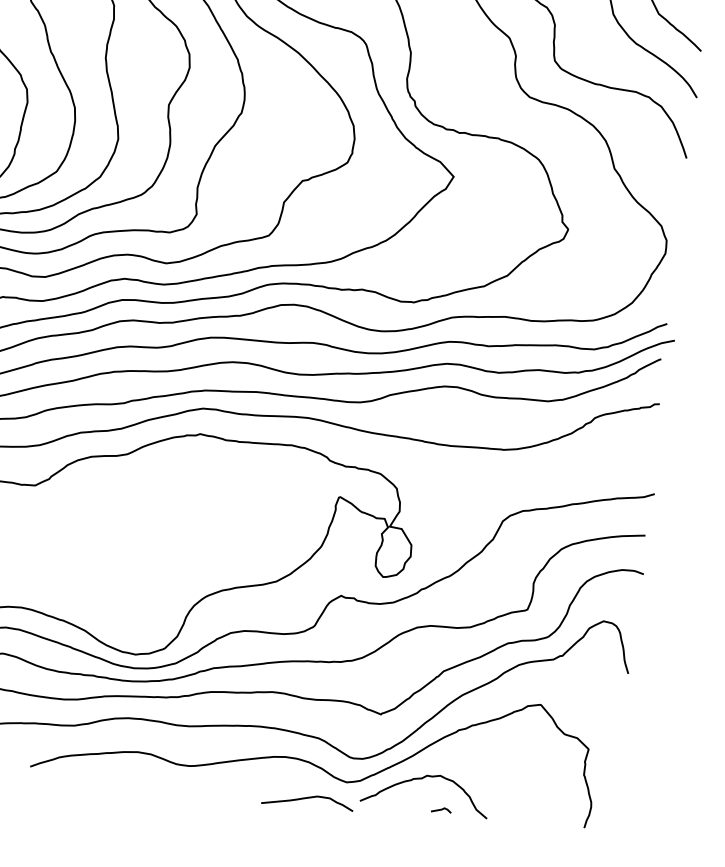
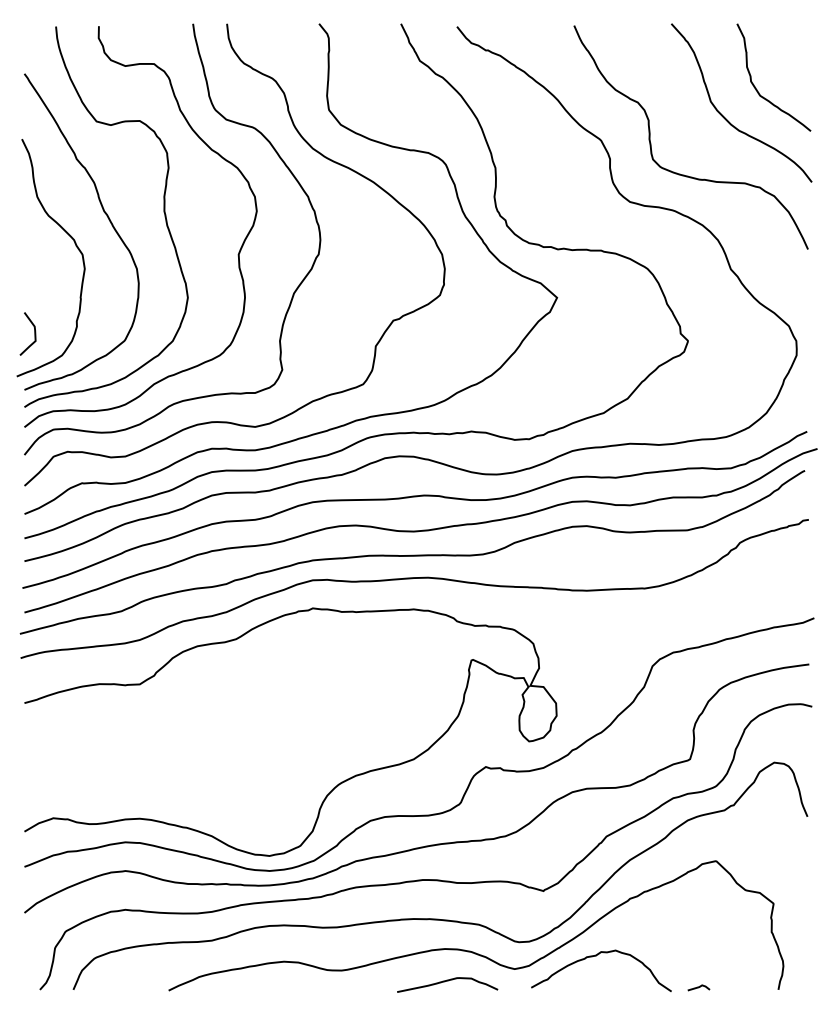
curve: (307, 798) -> (447, 981), moved
line: (441, 809) -> (698, 987), moved

